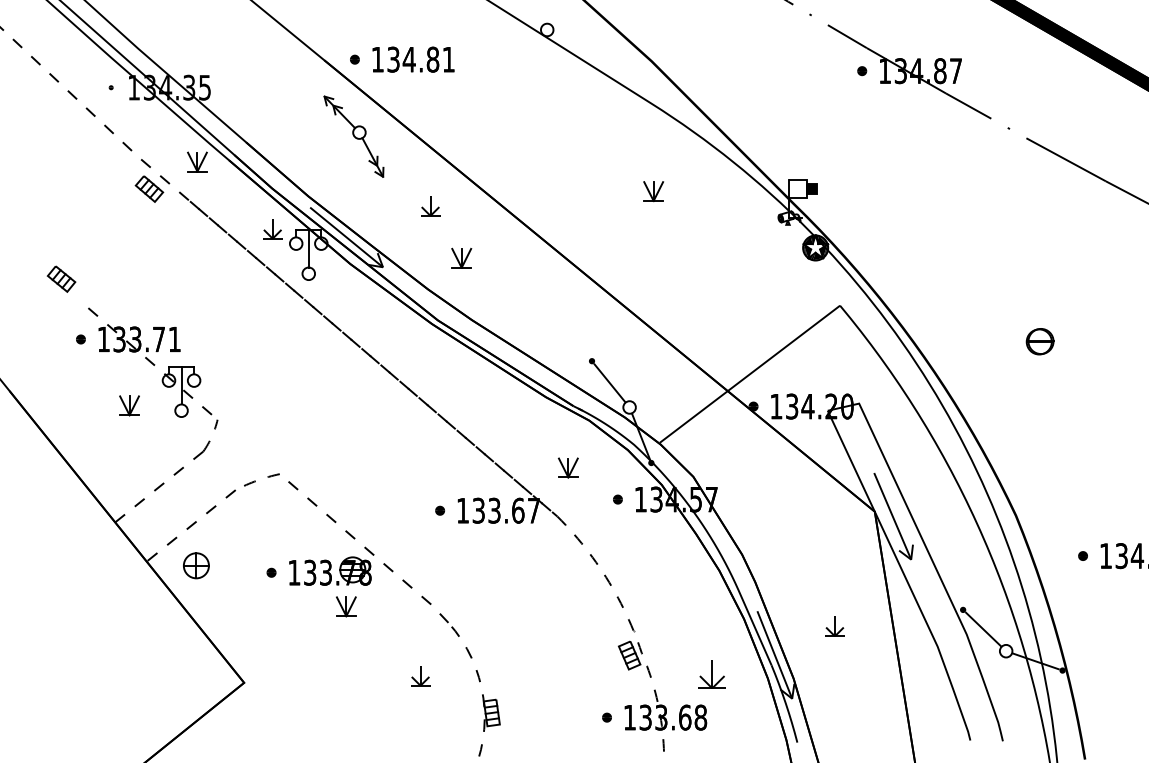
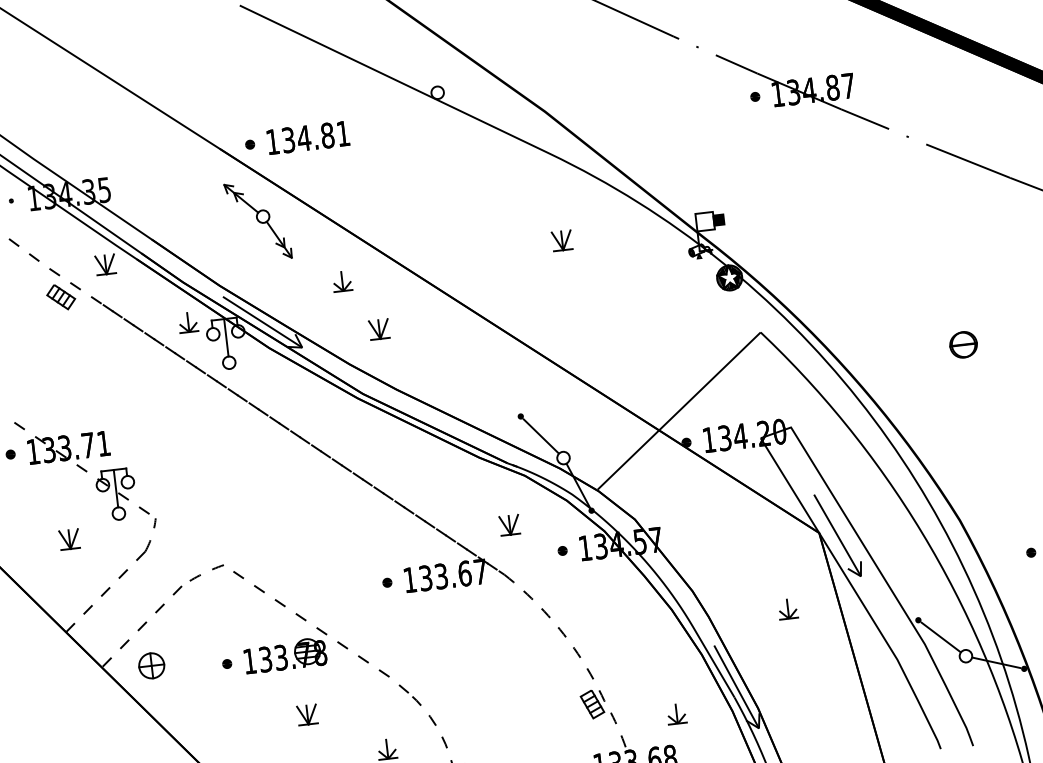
part: (129, 405) -> (69, 539), moved
part: (346, 606) -> (307, 714), moved
part: (834, 626) -> (787, 609), moved
part: (711, 674) -> (676, 713), size x0.71

